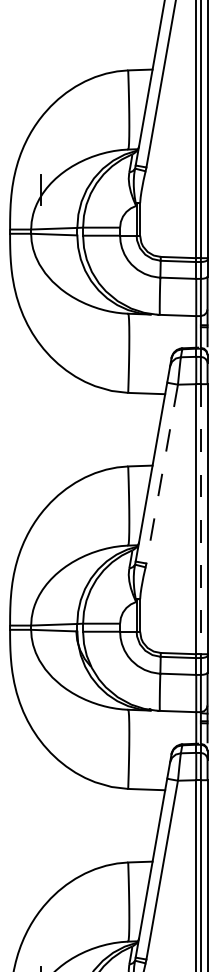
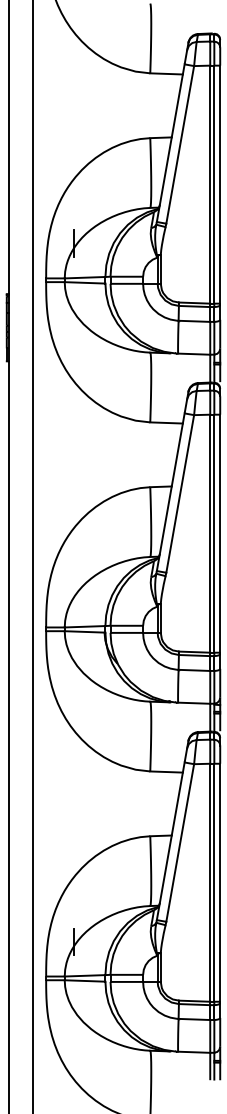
line: (162, 474) -> (180, 494), dashed -> solid
line: (201, 518) -> (214, 533), dashed -> solid

